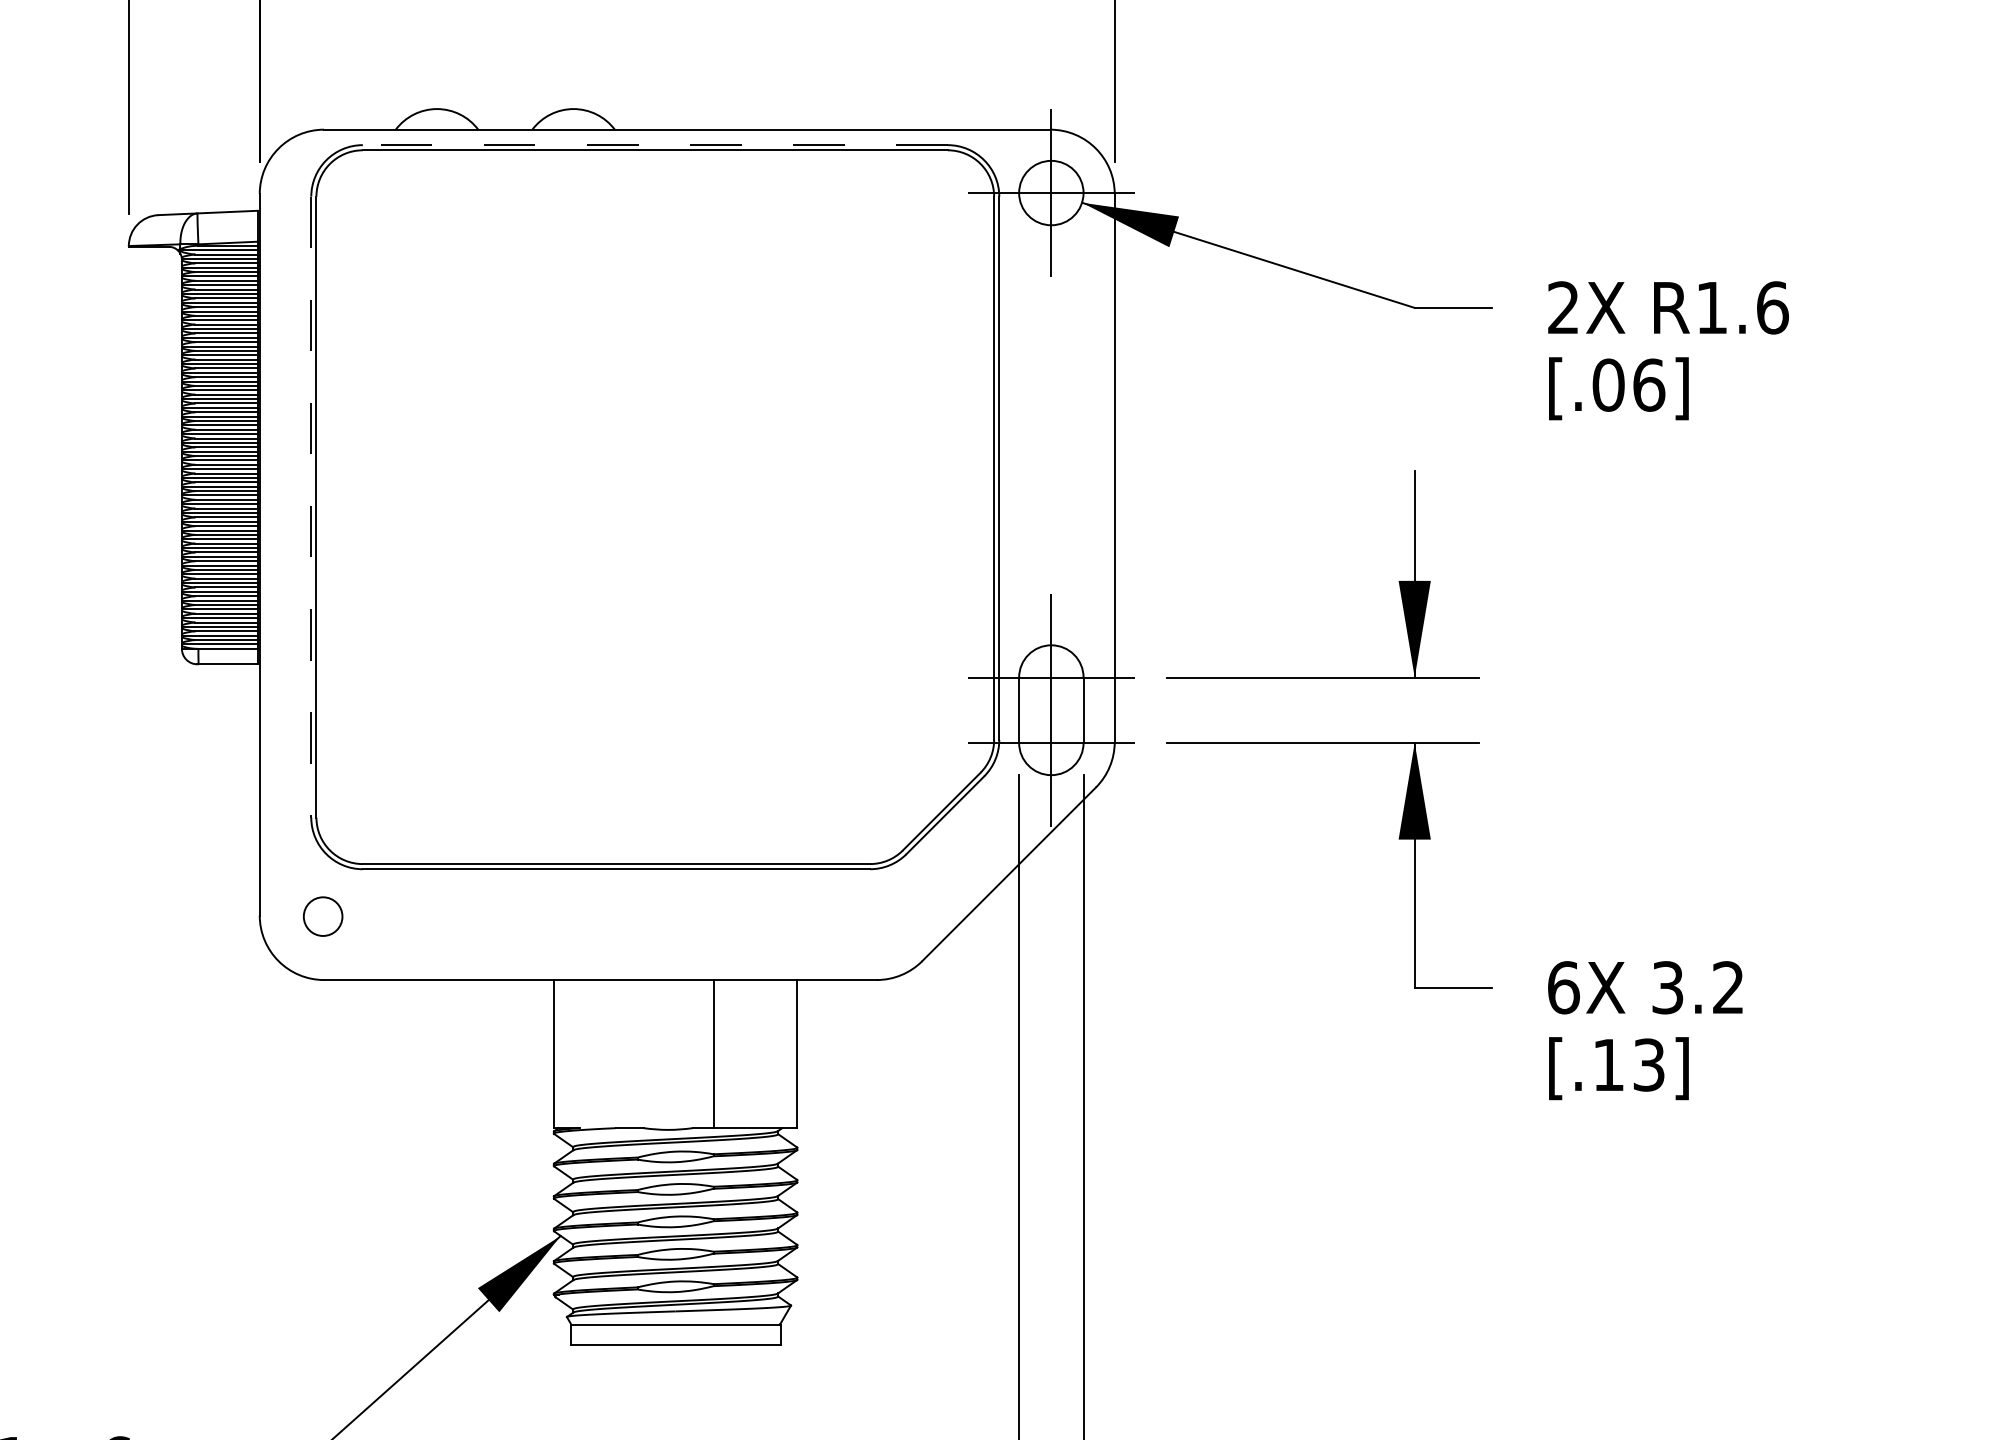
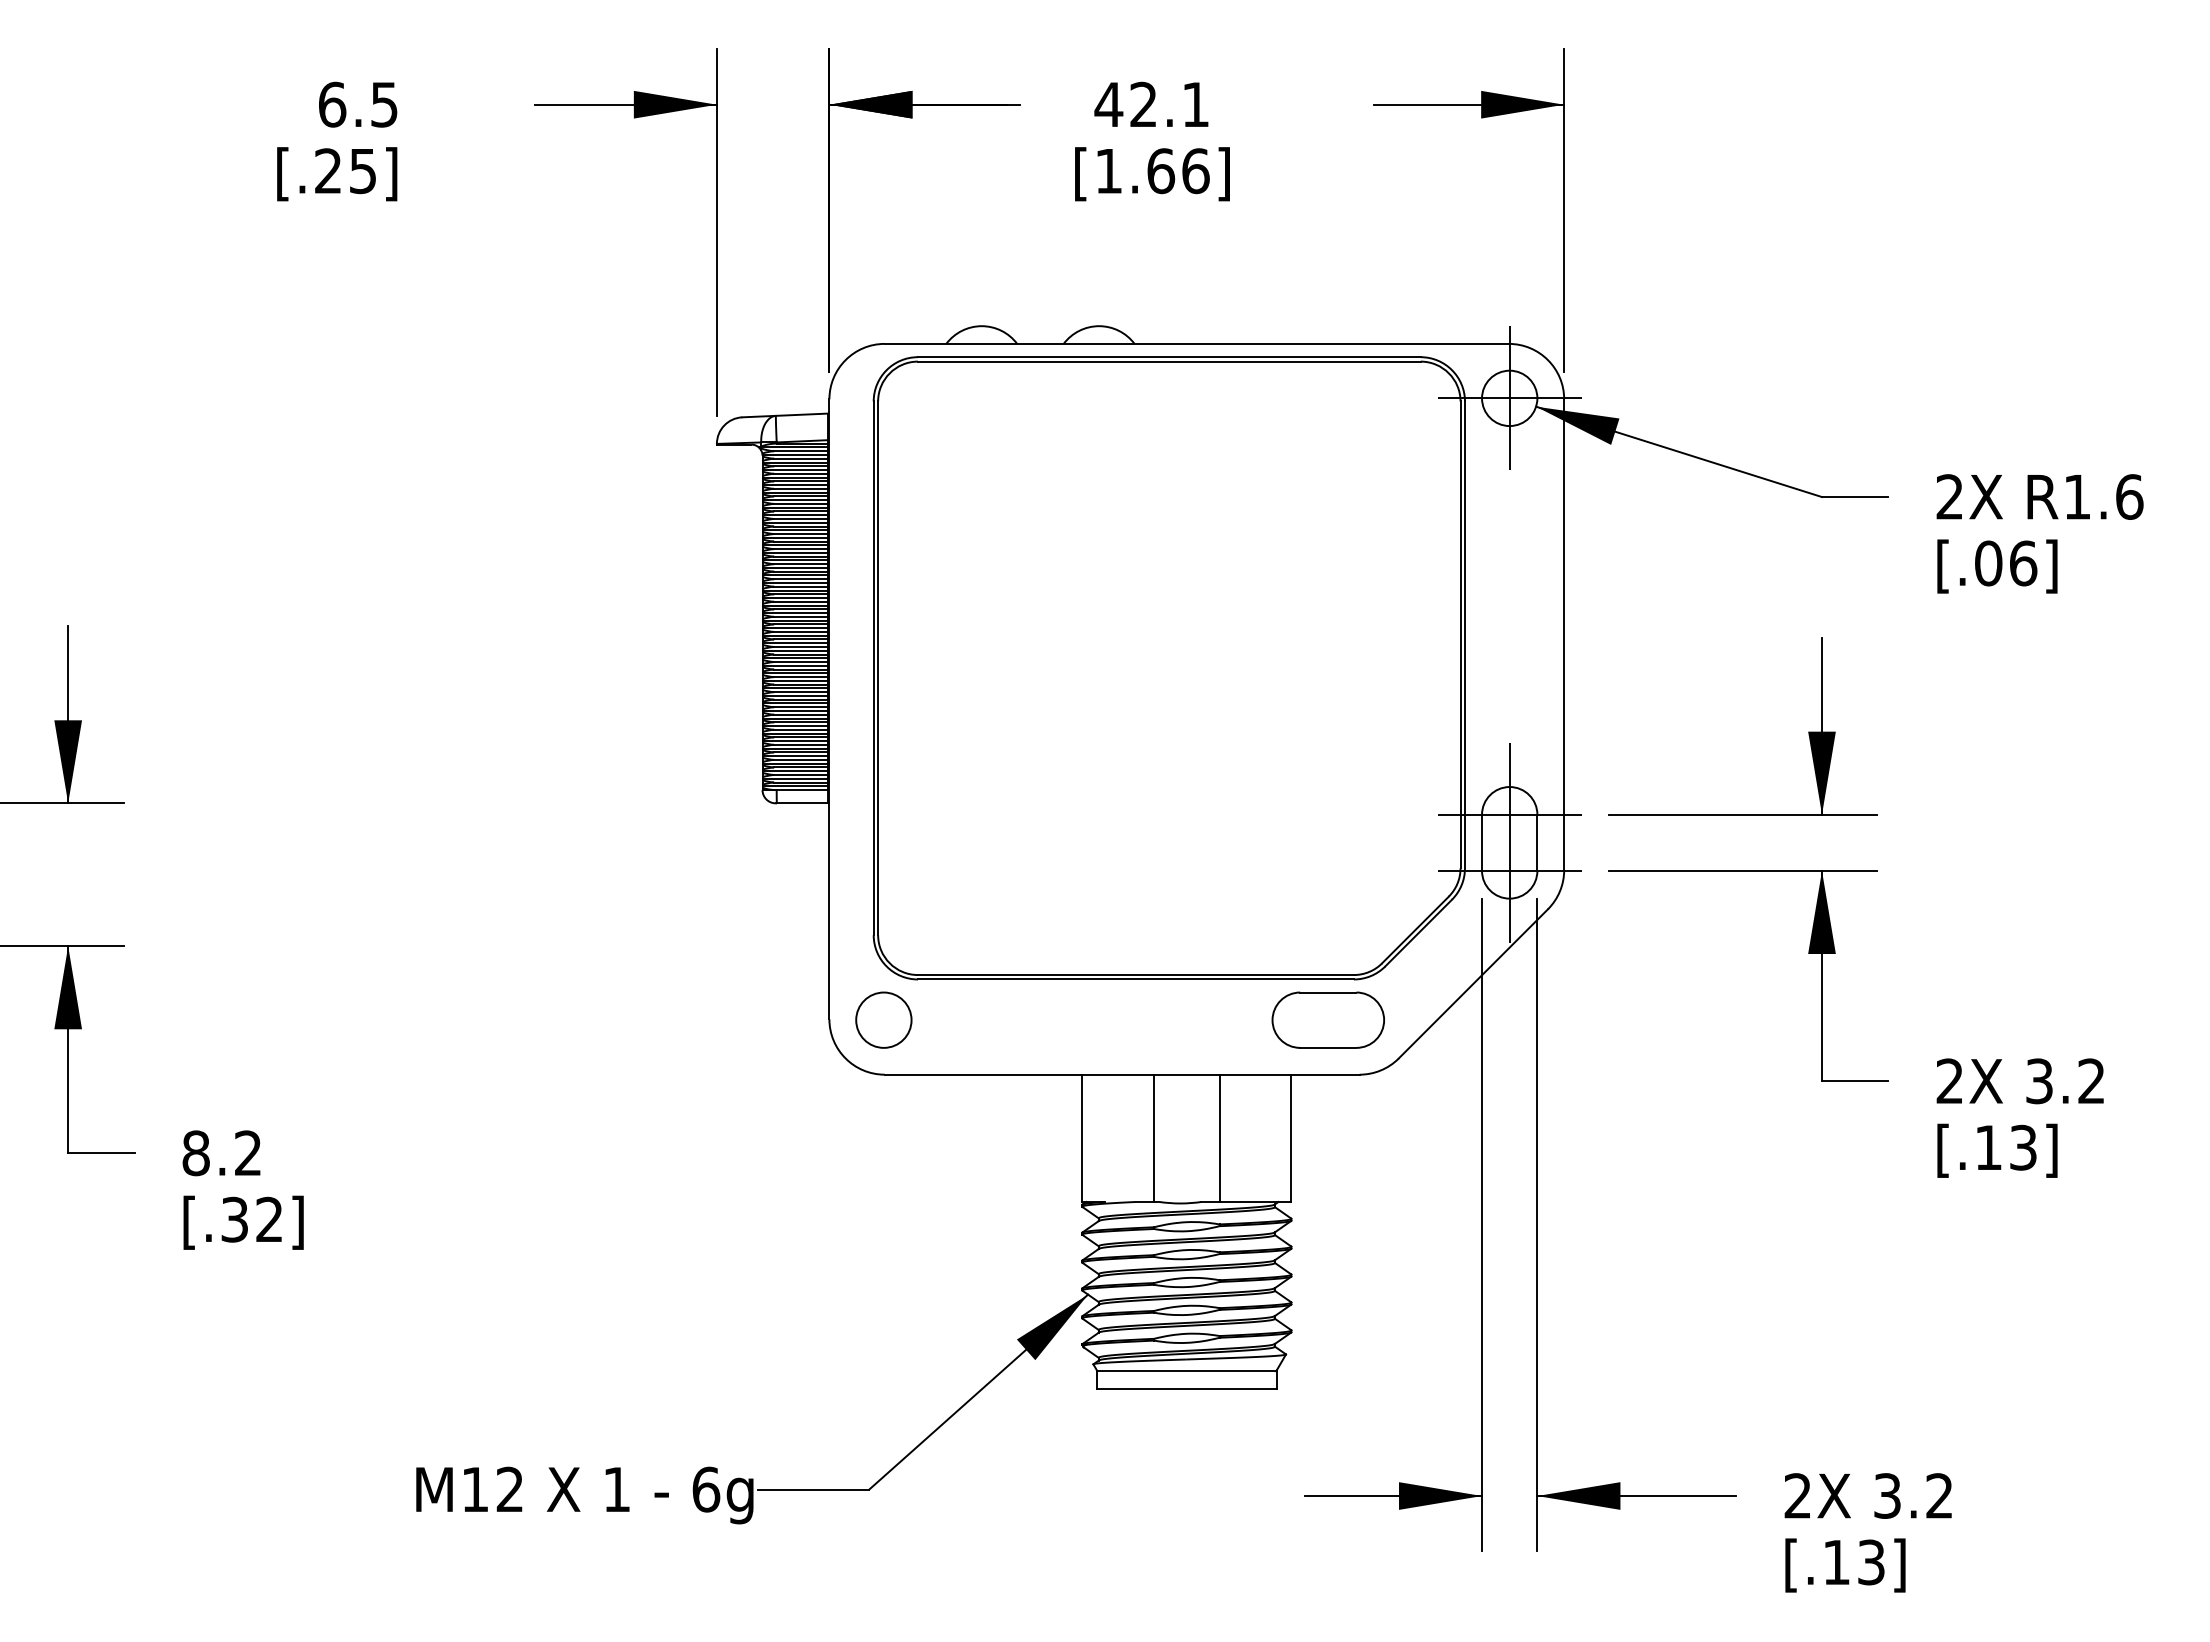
line: (654, 145) -> (1168, 357), dashed -> solid
line: (311, 507) -> (873, 668), dashed -> solid
circle: (322, 915) -> (883, 1019), size x1.67
part: (839, 915) -> (1327, 1019), added
text: (1563, 987) -> (1949, 1081), 6X -> 2X
line: (638, 1053) -> (1154, 1137), added

